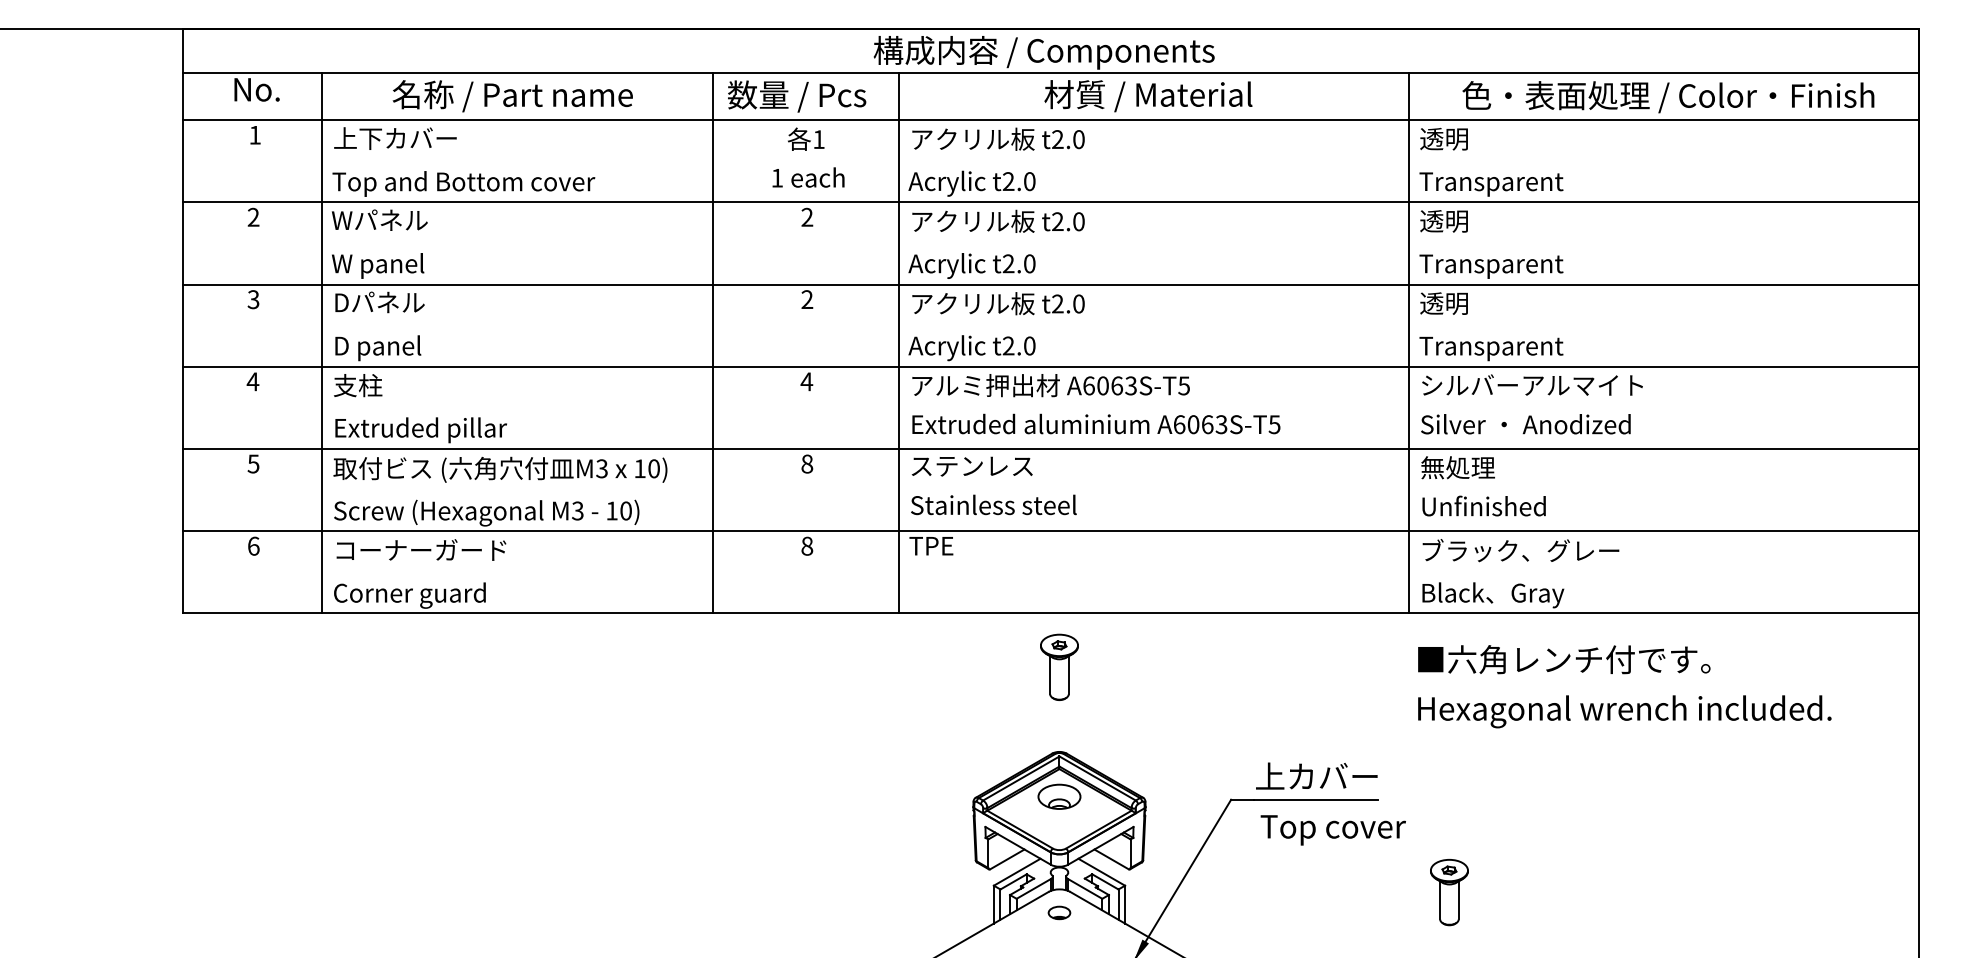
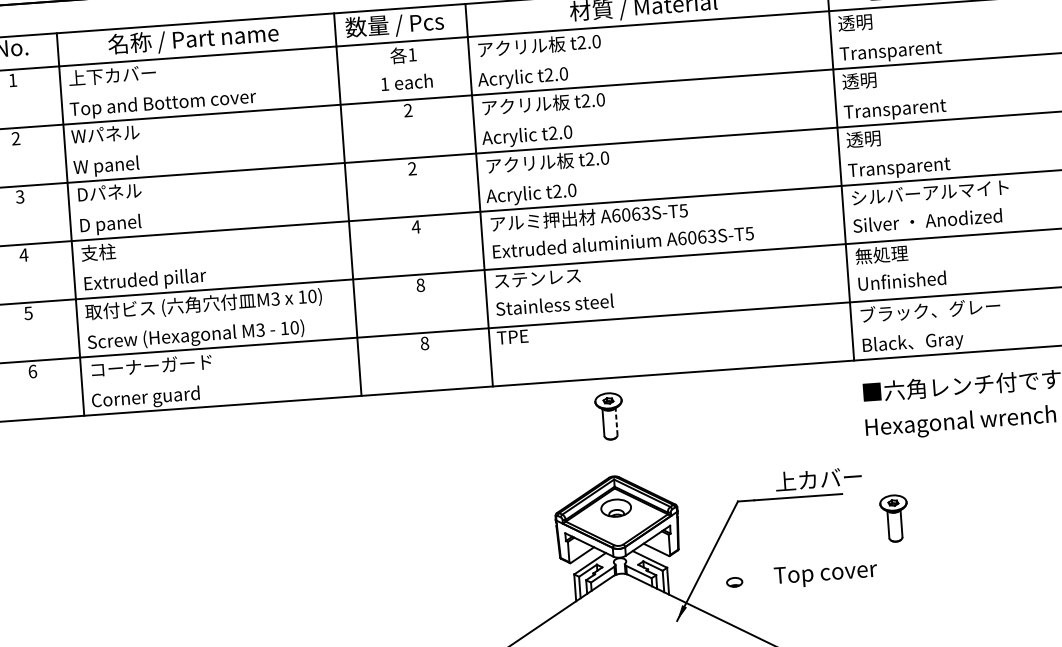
line: (1068, 674) -> (616, 421), solid -> dashed
text: (1316, 775) -> (818, 478), moved
text: (1332, 830) -> (825, 574), moved
part: (1449, 892) -> (894, 518), moved
part: (1059, 912) -> (734, 582), moved

